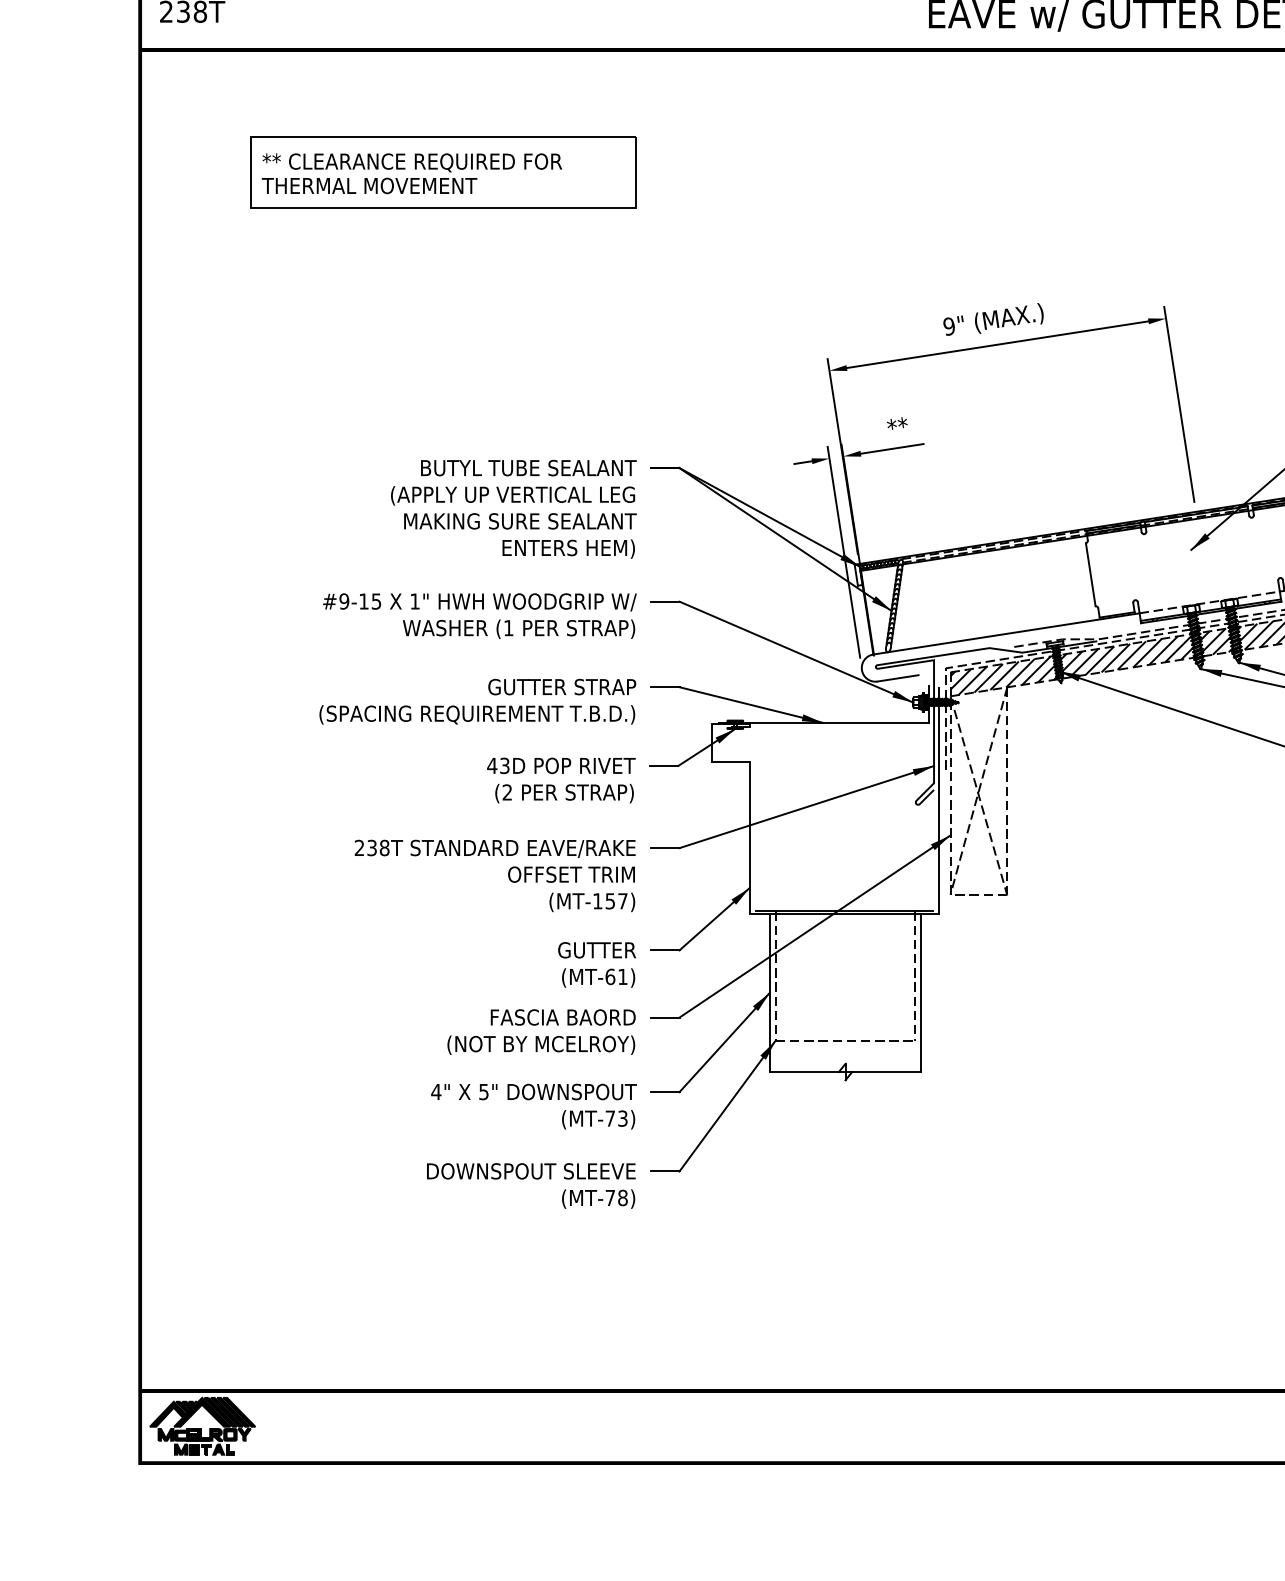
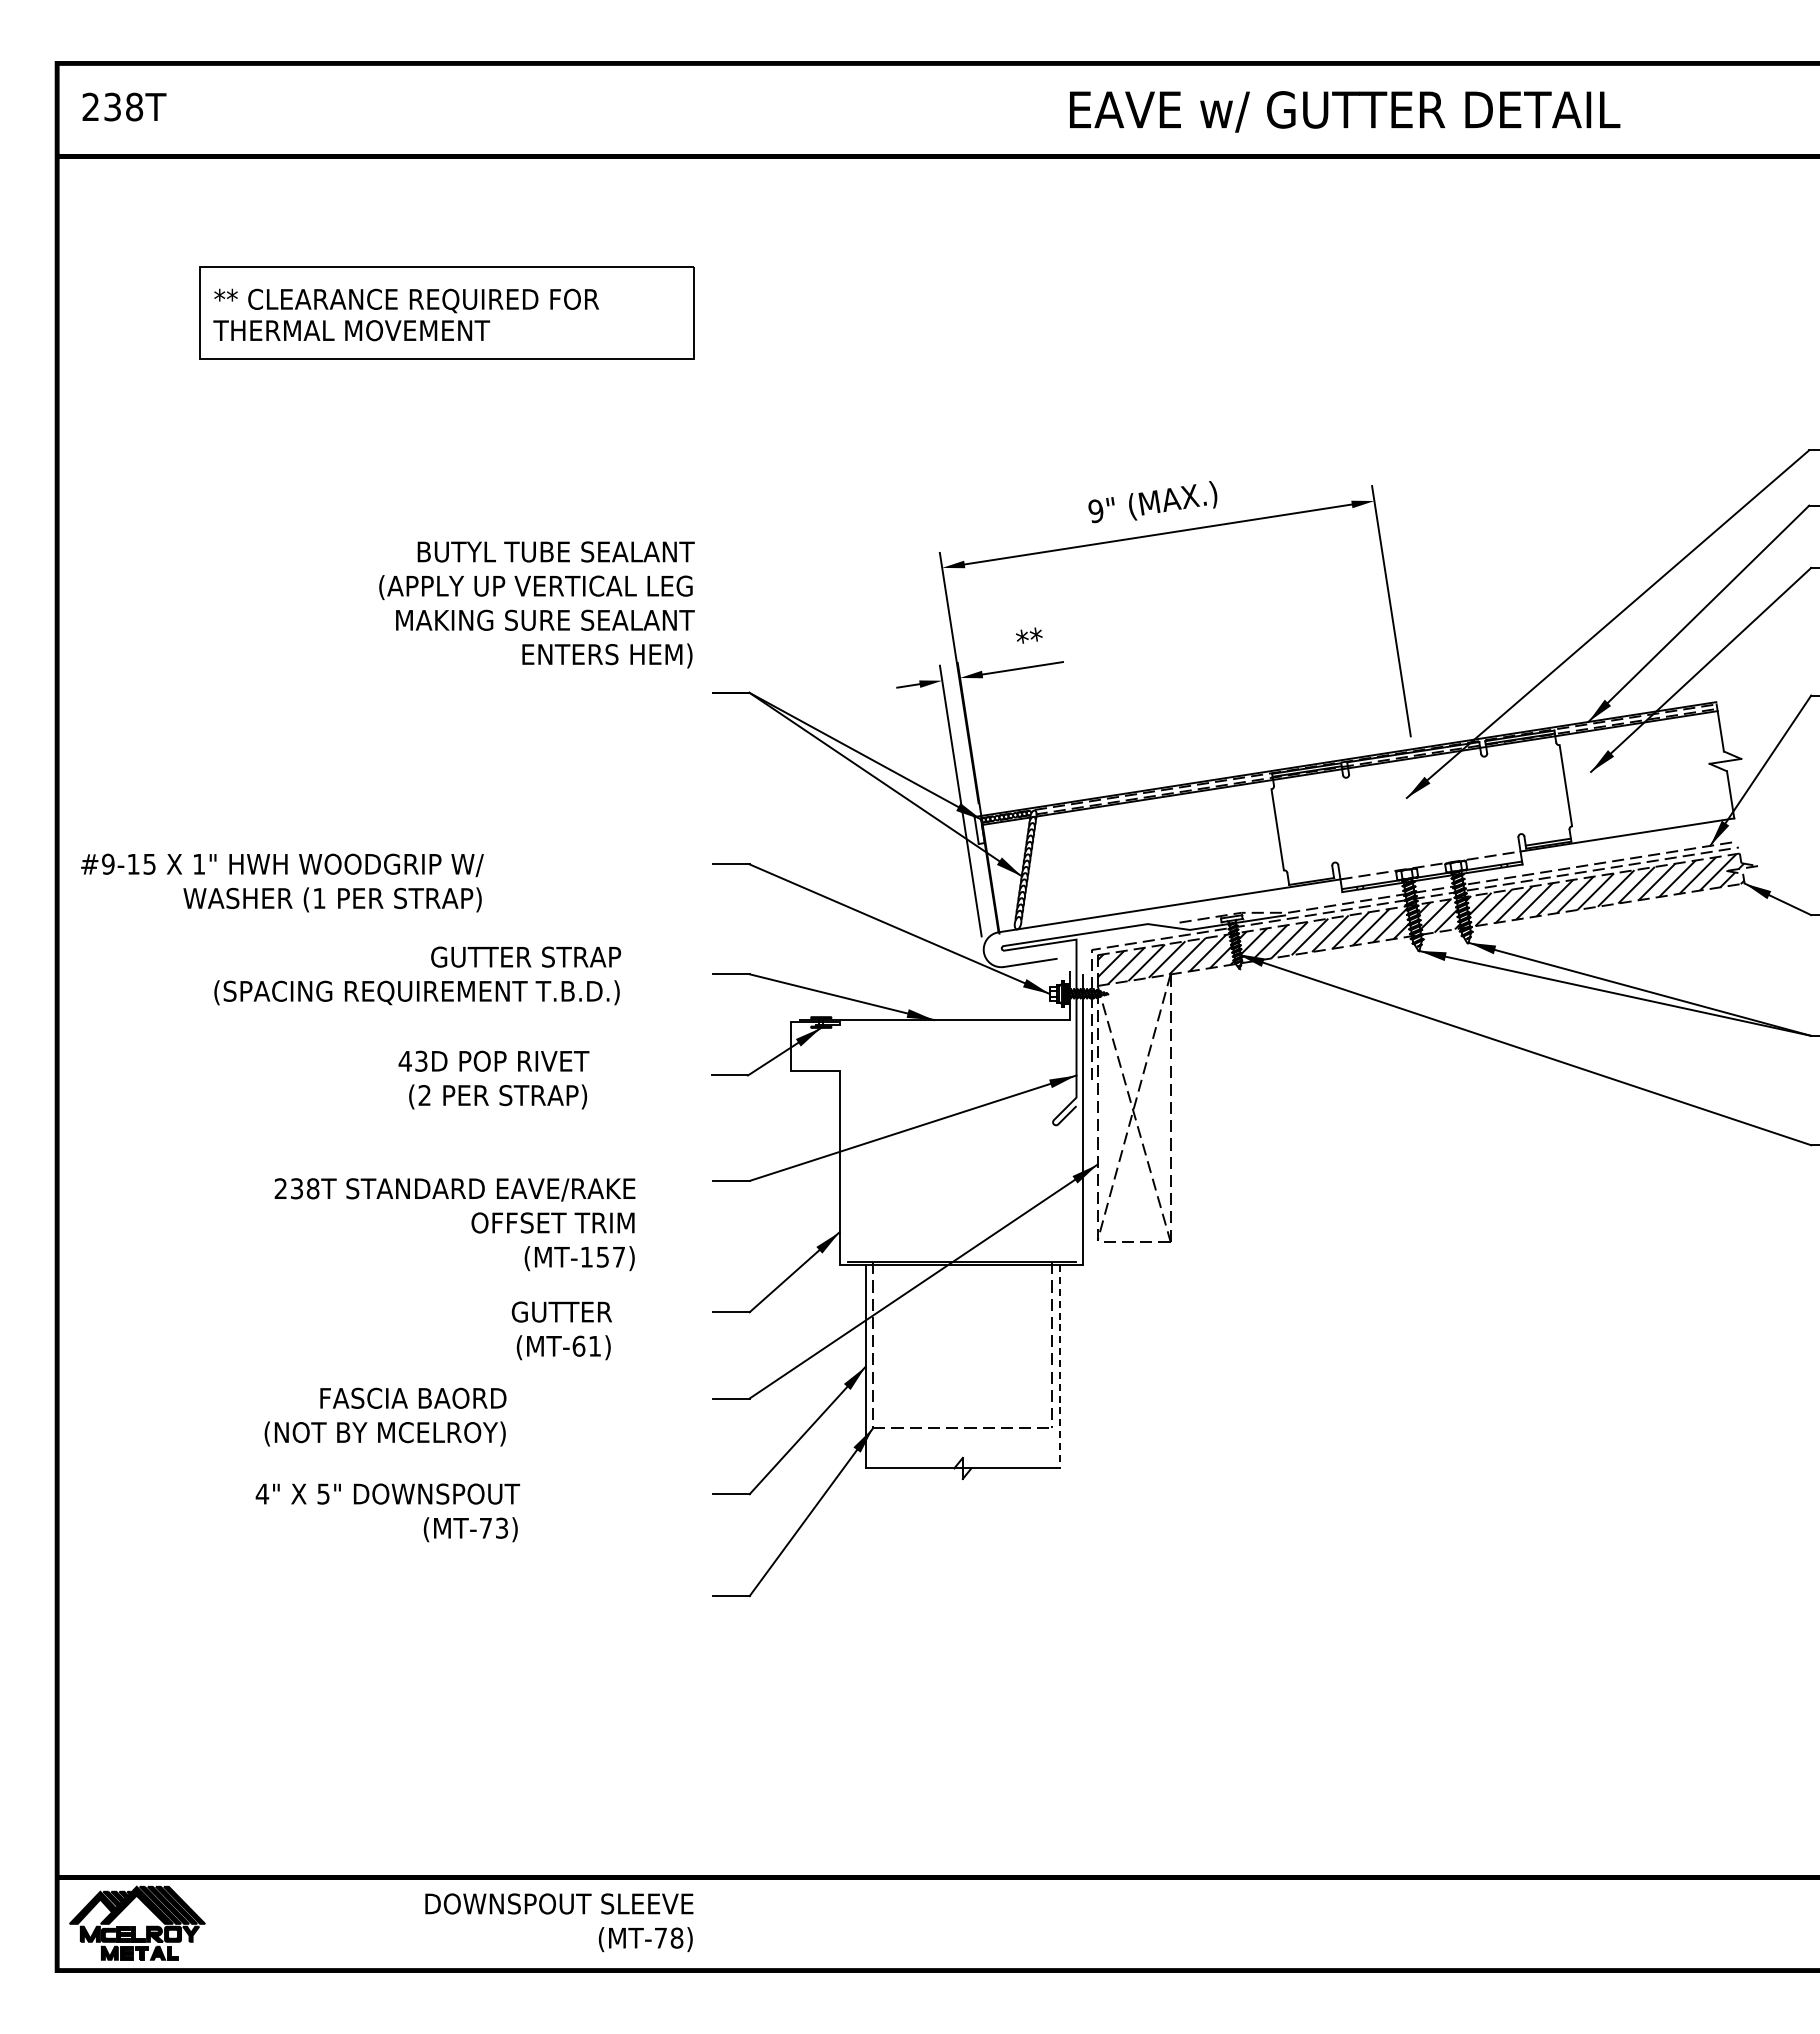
text: (513, 509) -> (536, 604), moved
text: (479, 615) -> (282, 882), moved
text: (477, 701) -> (417, 975), moved
text: (560, 780) -> (493, 1079), moved
text: (494, 875) -> (454, 1224), moved
text: (596, 964) -> (561, 1330), moved
line: (921, 992) -> (1060, 1366), solid -> dashed
text: (541, 1031) -> (385, 1416), moved
text: (533, 1106) -> (387, 1512), moved
text: (531, 1185) -> (559, 1922), moved

